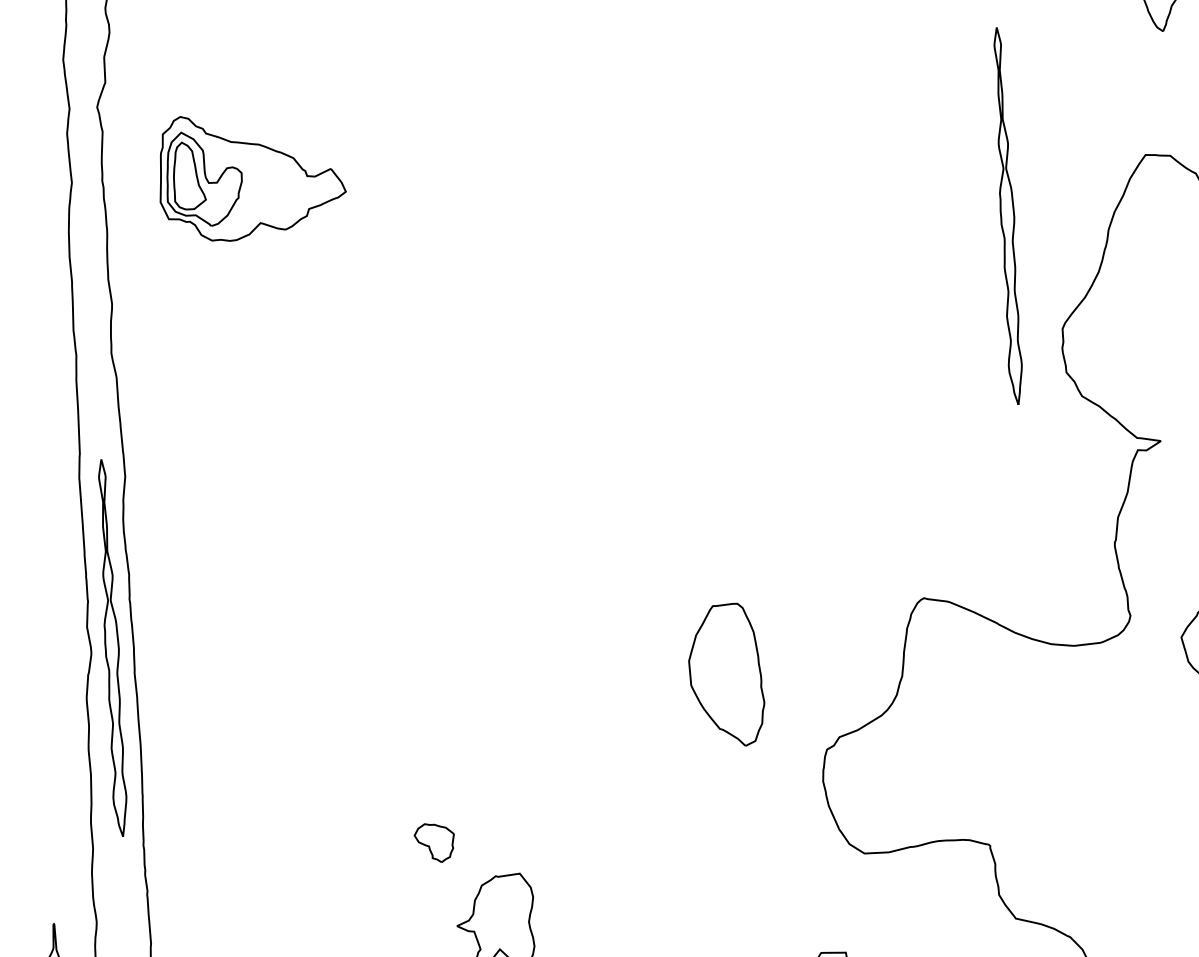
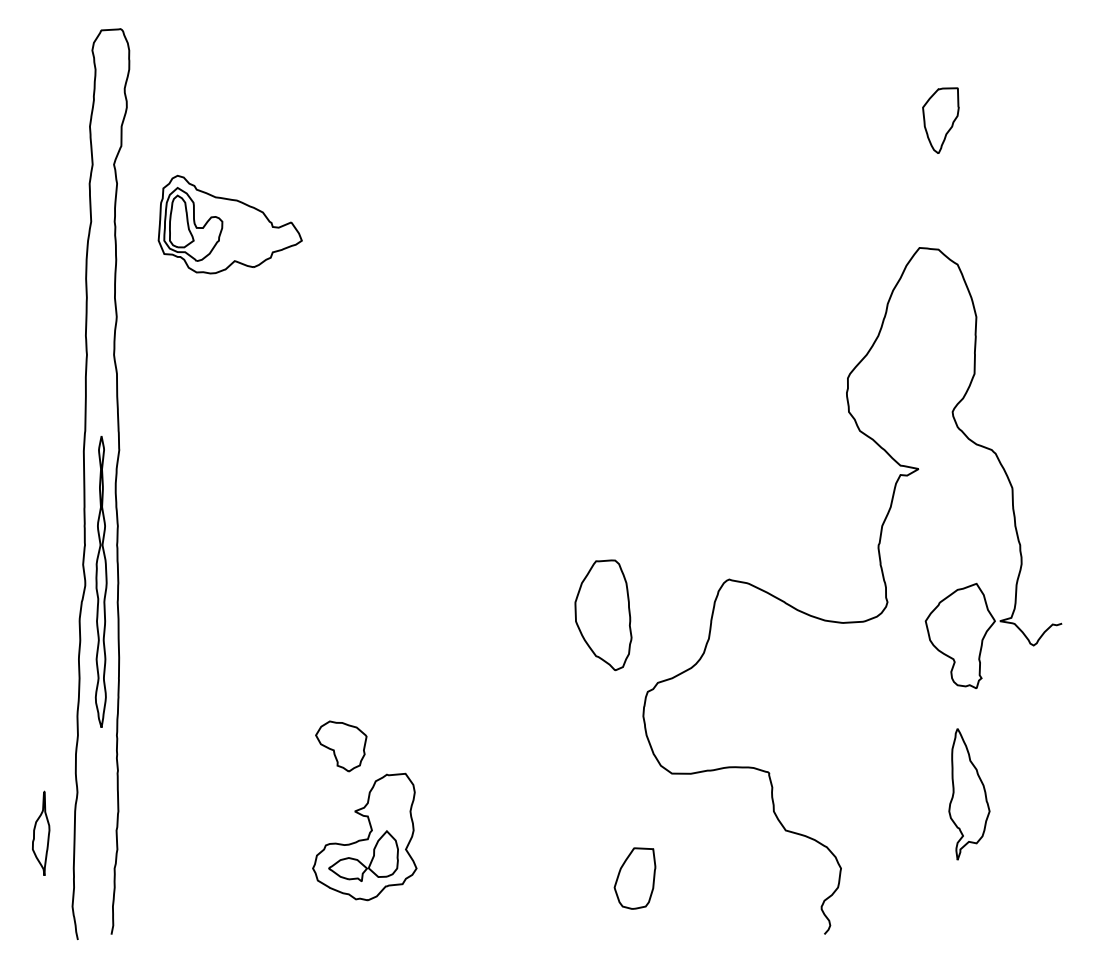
part: (1006, 215) -> (809, 288), removed
part: (726, 675) -> (603, 615), moved
part: (434, 843) -> (341, 746), size x1.67

